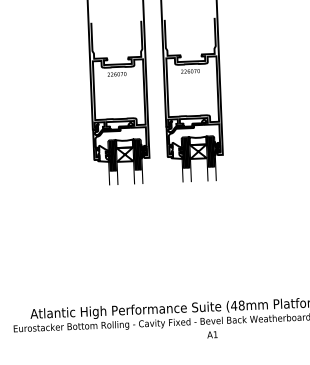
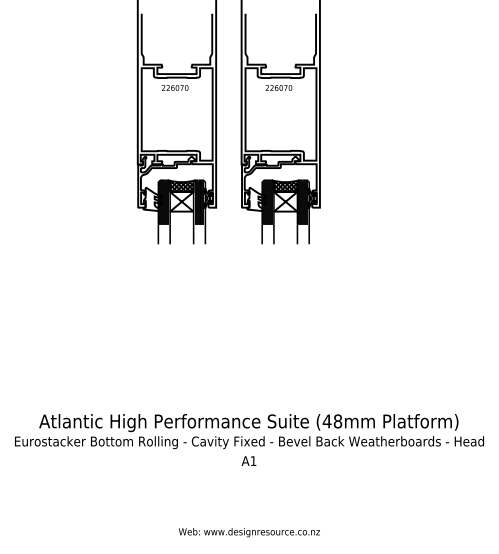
hatch: (197, 140) -> (285, 186), added
hatch: (124, 143) -> (181, 186), added
text: (212, 334) -> (248, 460), moved

